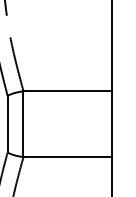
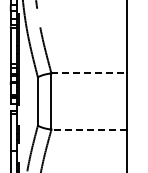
line: (68, 91) -> (89, 73), solid -> dashed
line: (68, 156) -> (89, 129), solid -> dashed

